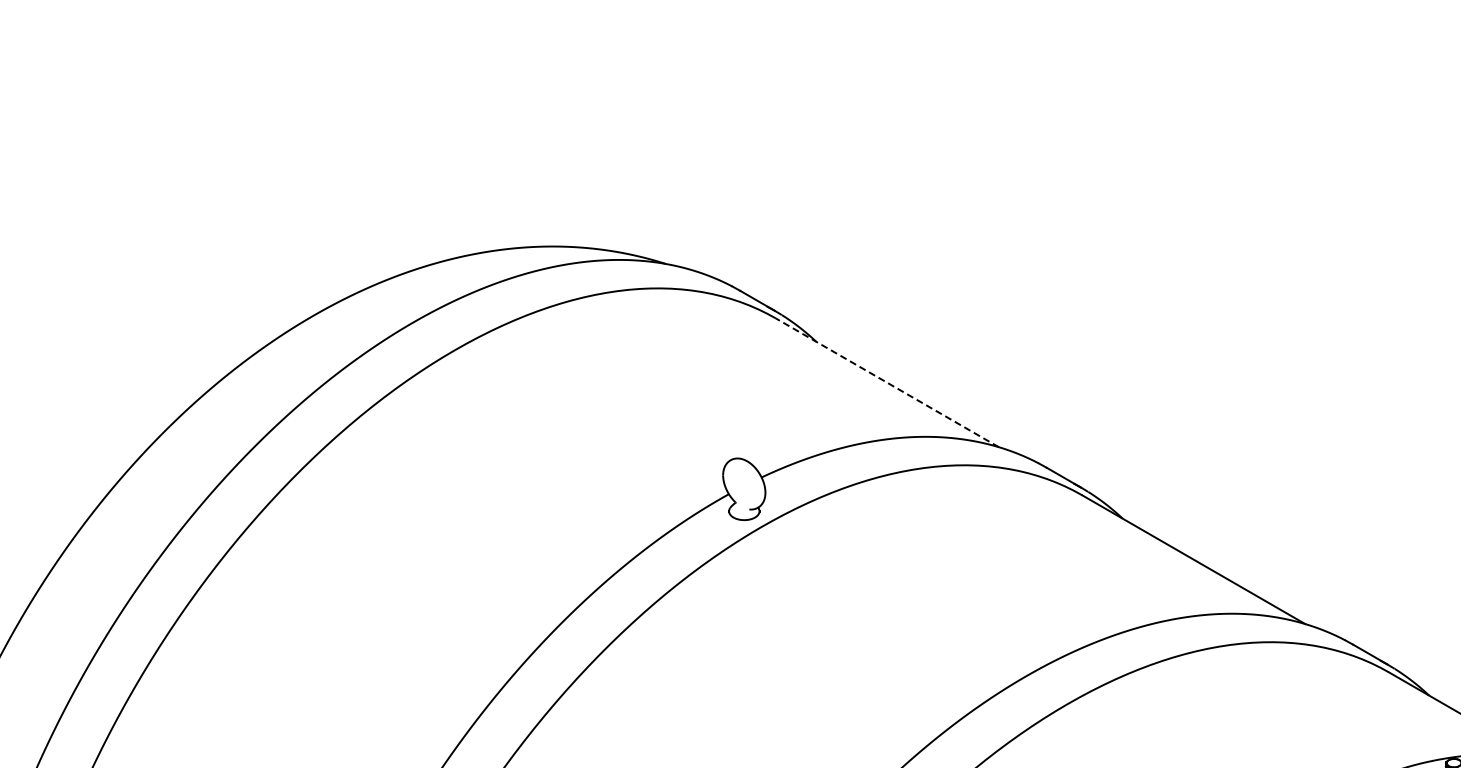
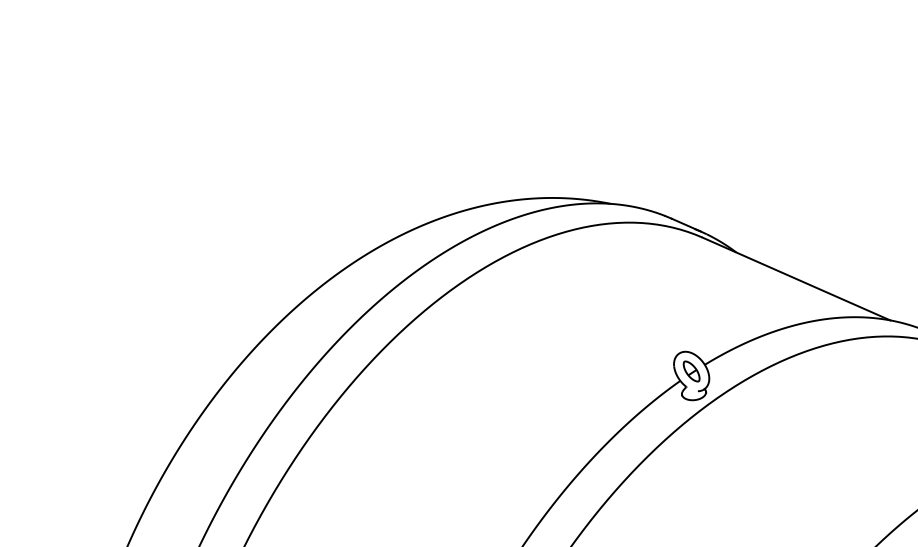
line: (887, 382) -> (796, 278), dashed -> solid
part: (744, 483) -> (691, 371), added

